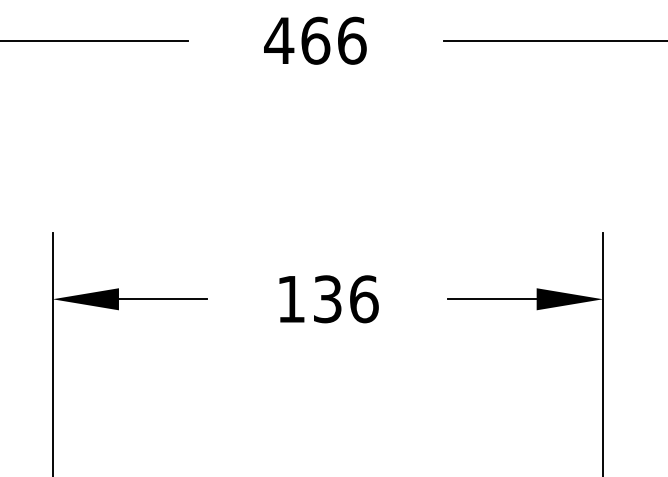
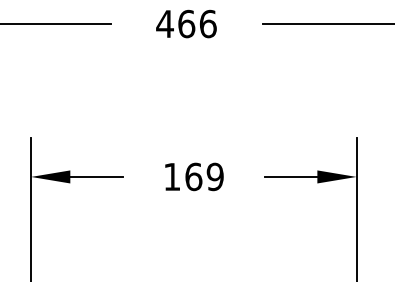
text: (345, 298) -> (204, 176), 136 -> 169

